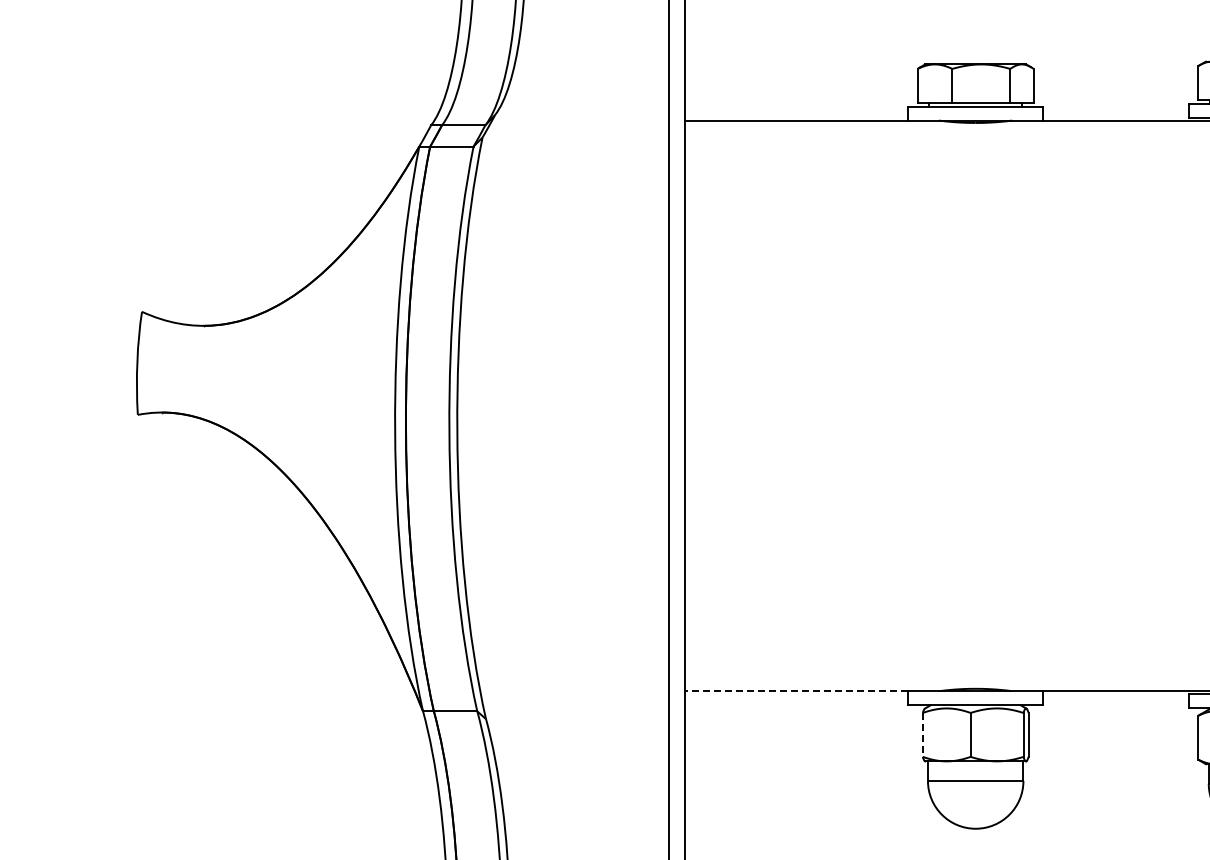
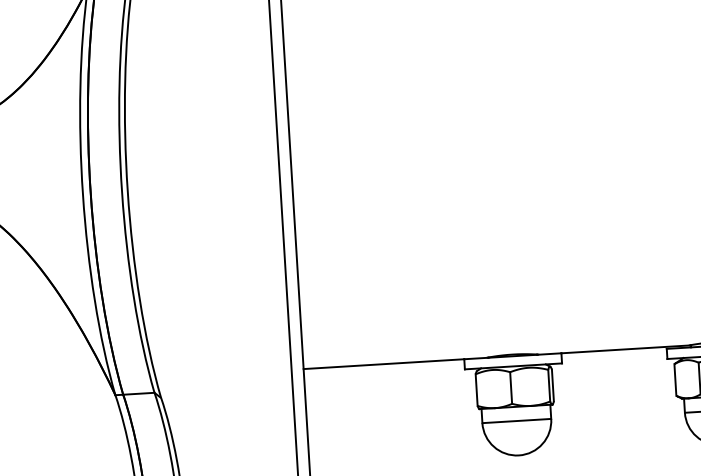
line: (796, 691) -> (383, 364), dashed -> solid
line: (922, 734) -> (476, 389), dashed -> solid

